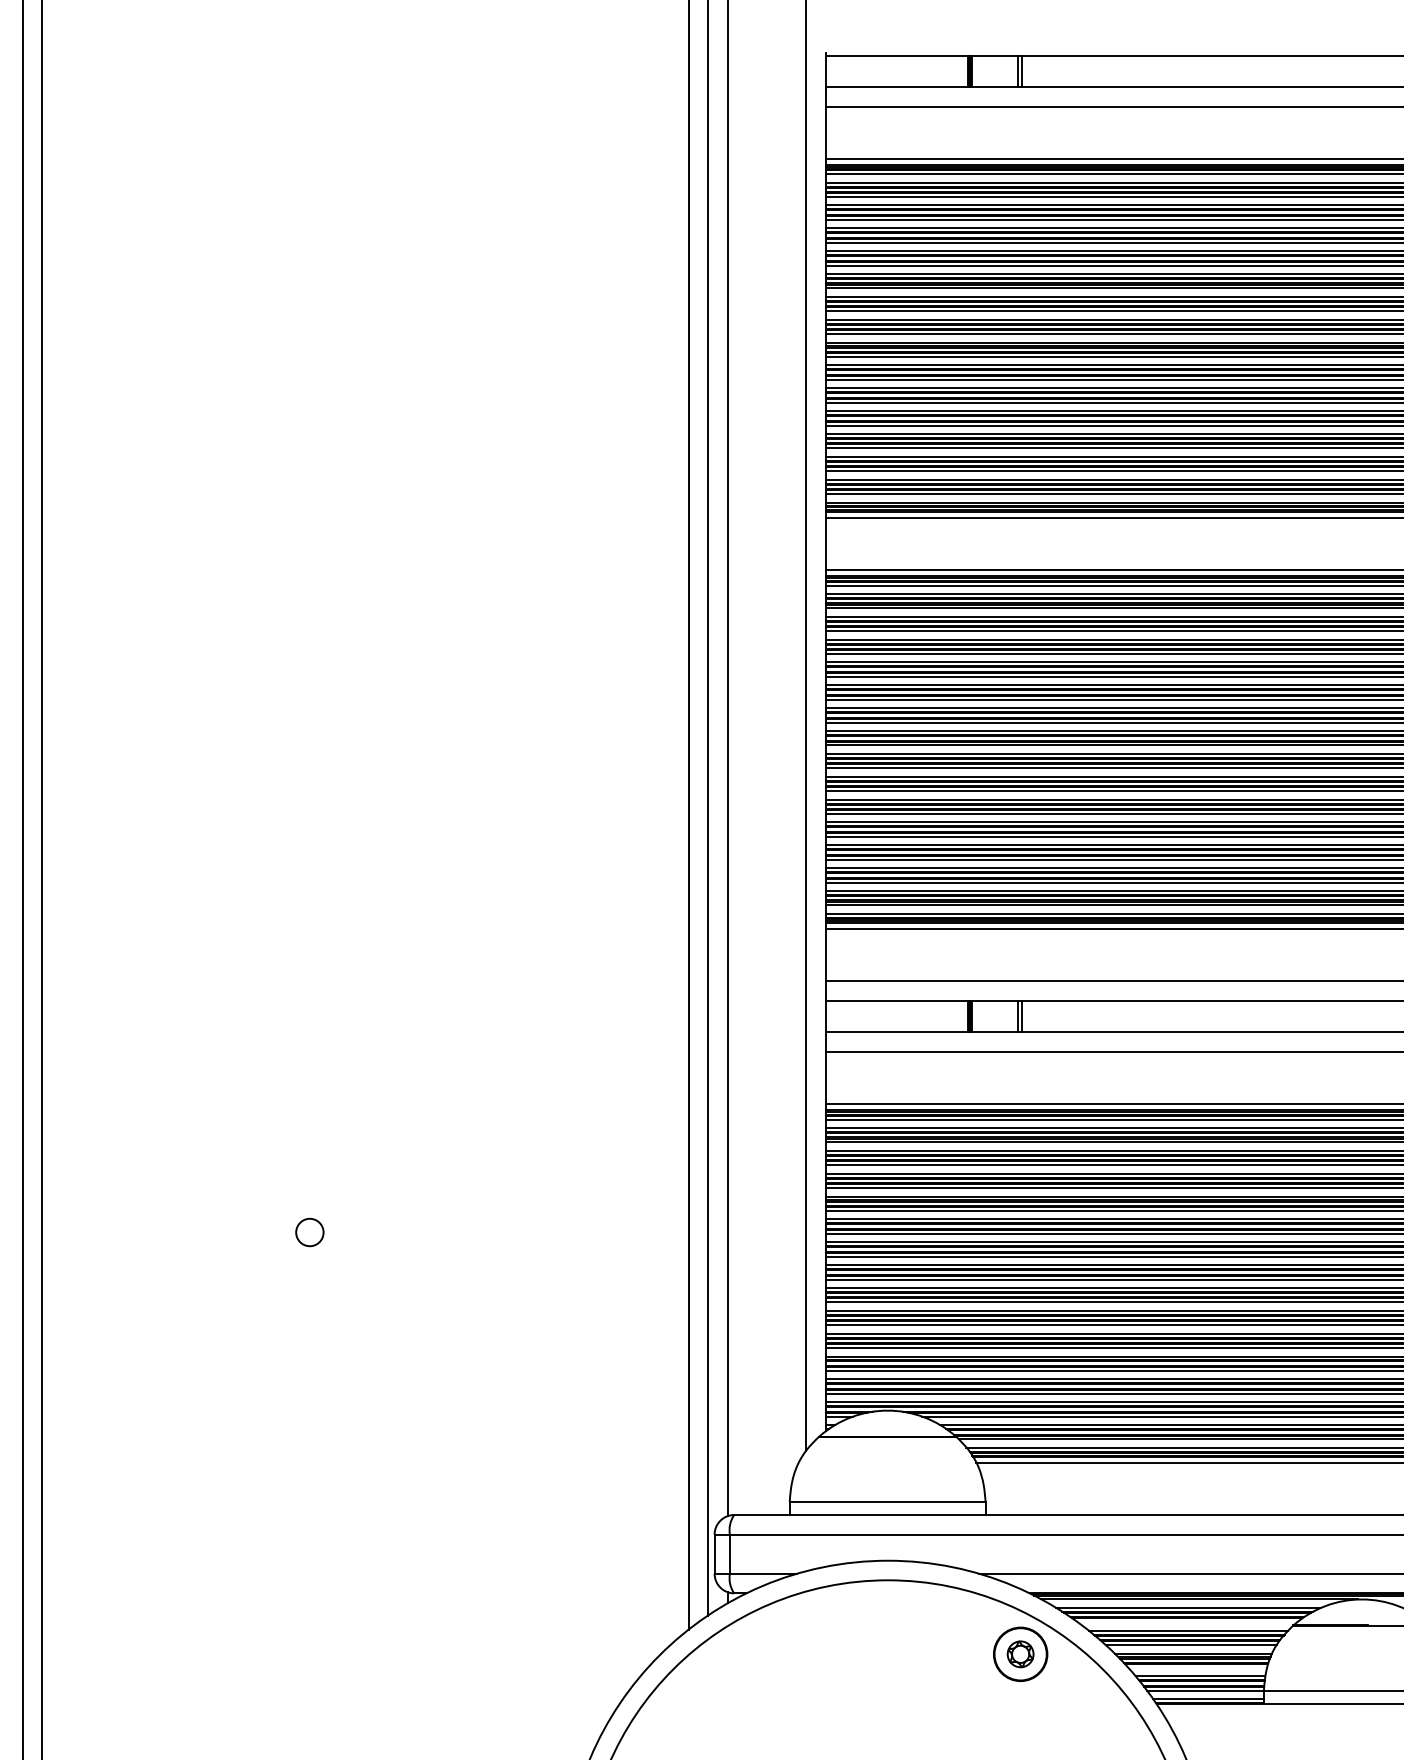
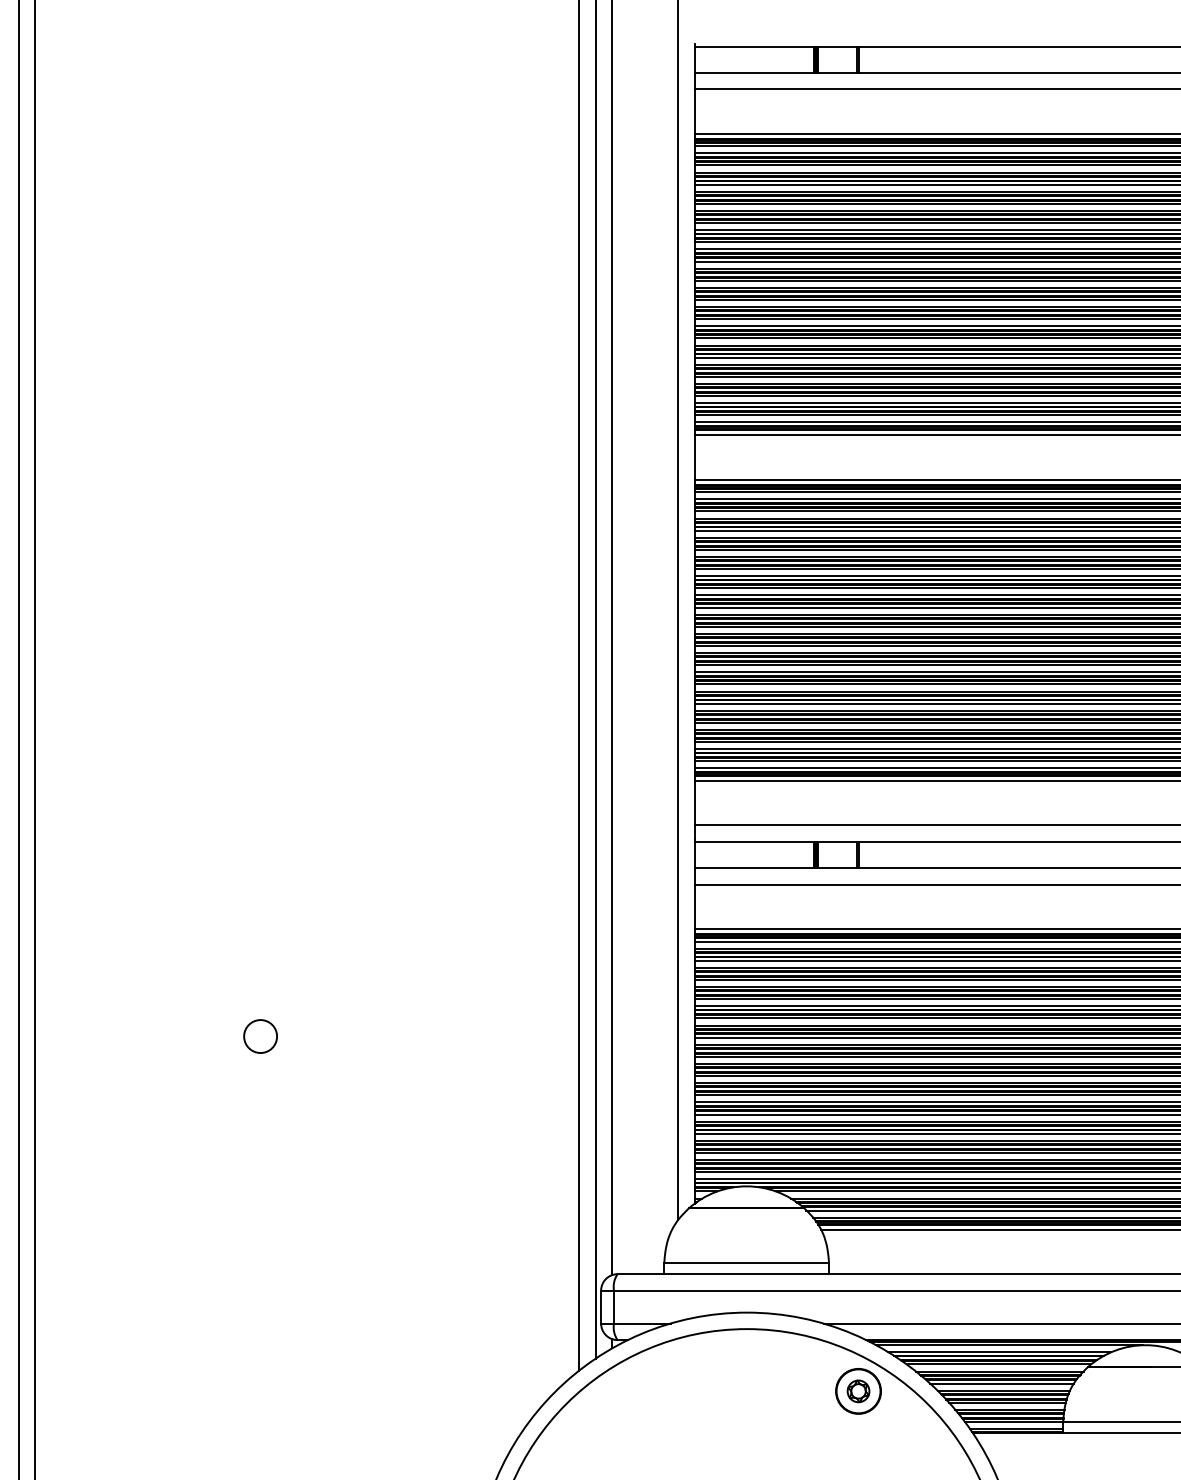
circle: (309, 1232) -> (260, 1036), size x1.43
line: (1187, 1622) -> (998, 1364), added
line: (1197, 1668) -> (1007, 1403), added

